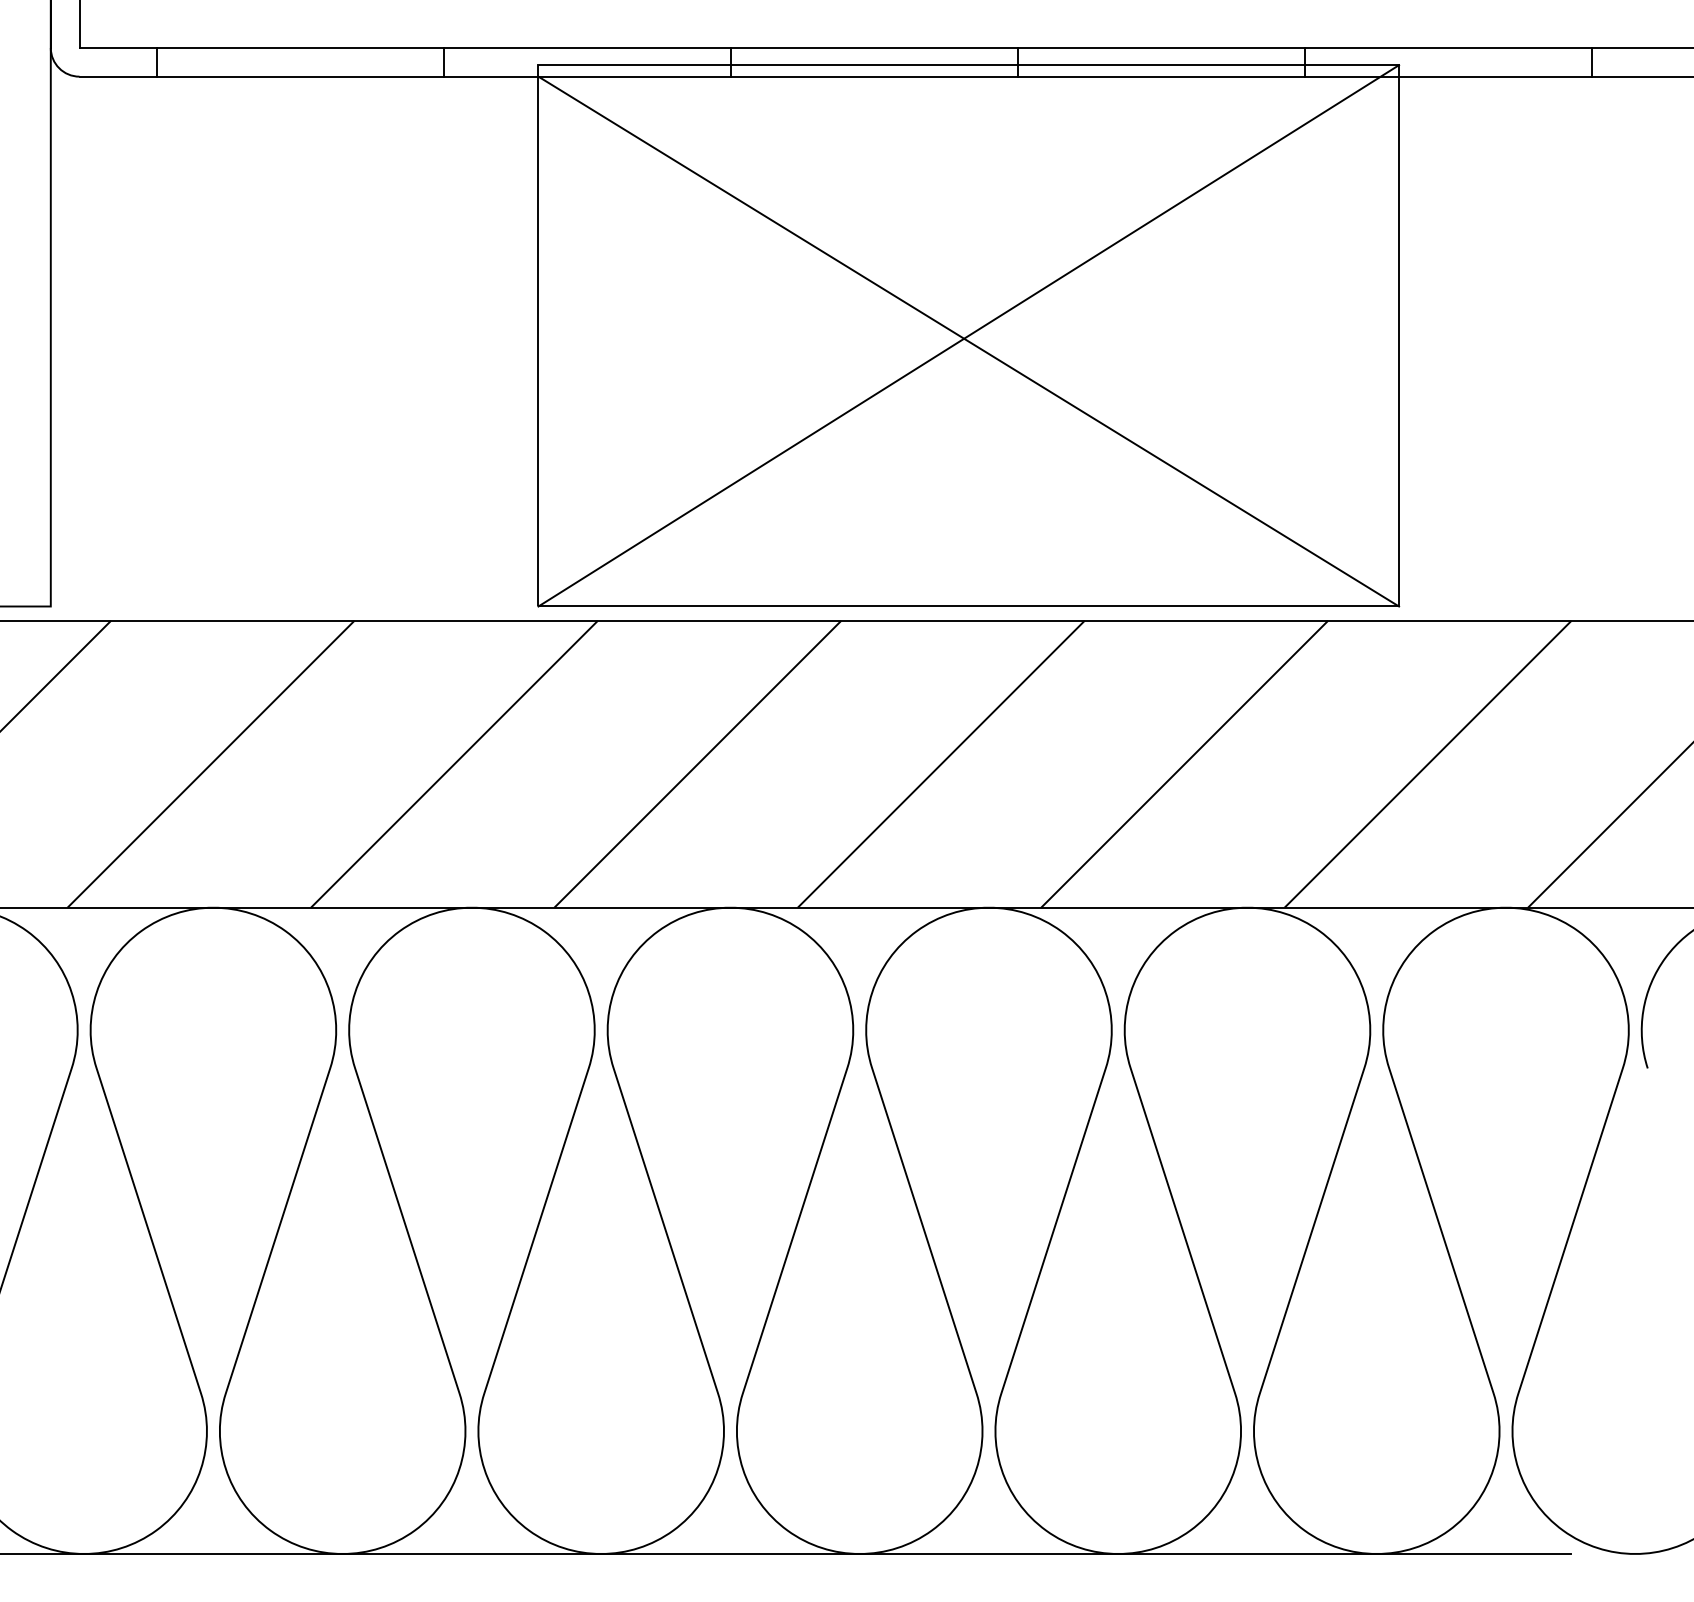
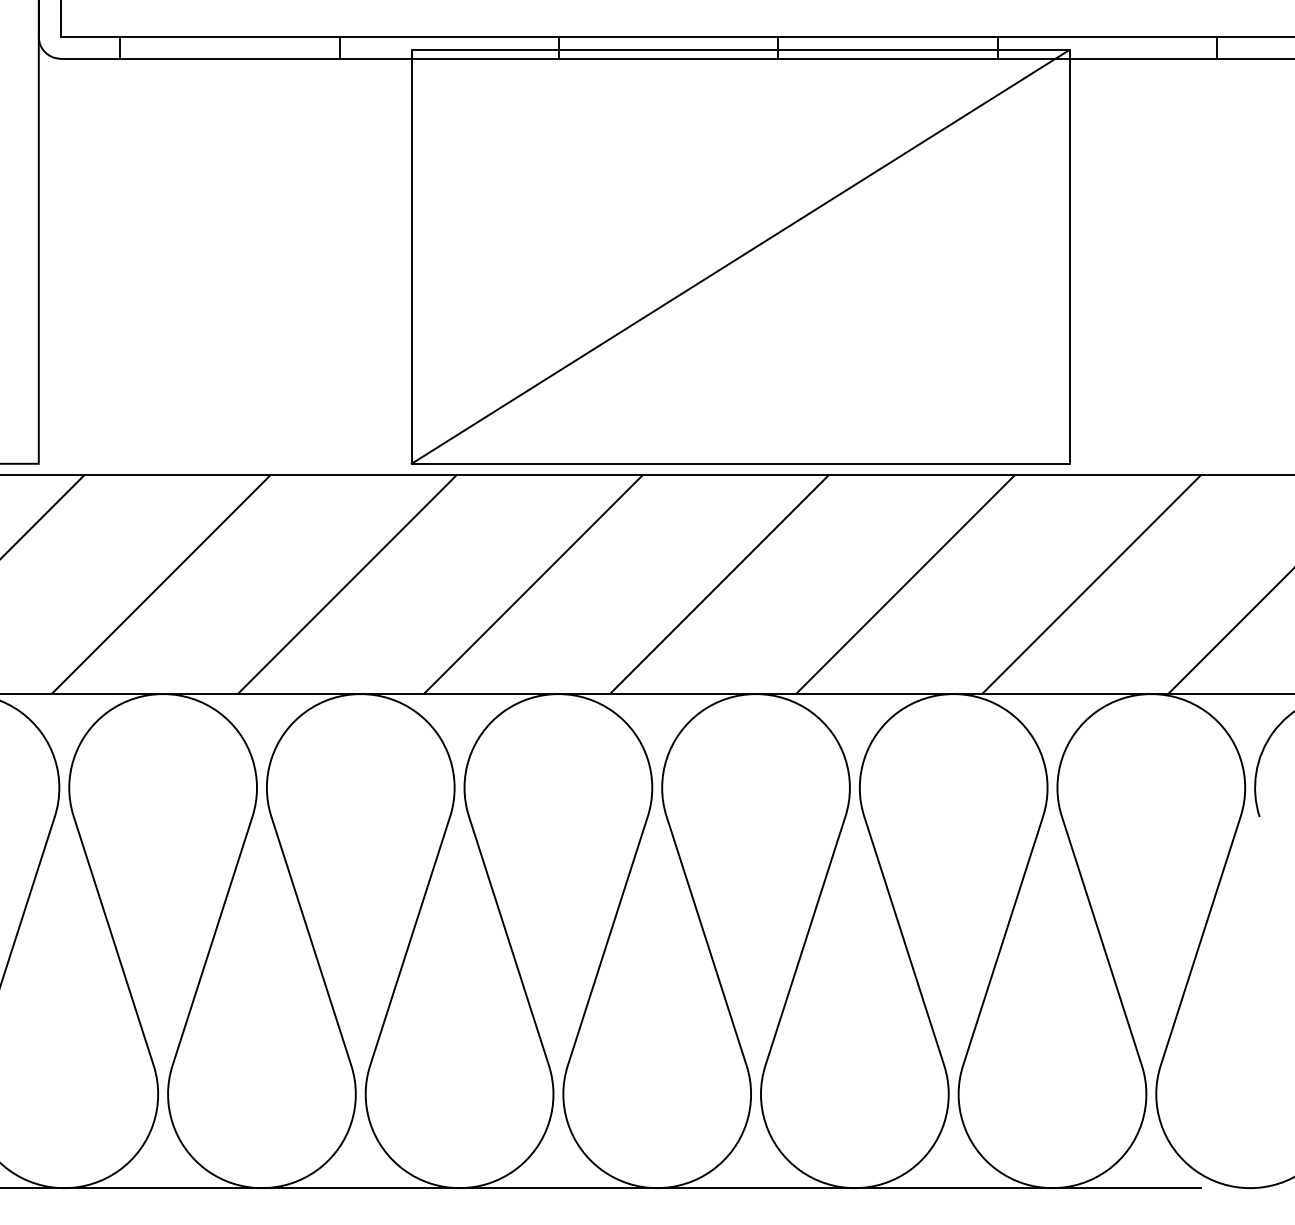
line: (968, 341) -> (740, 261), removed

